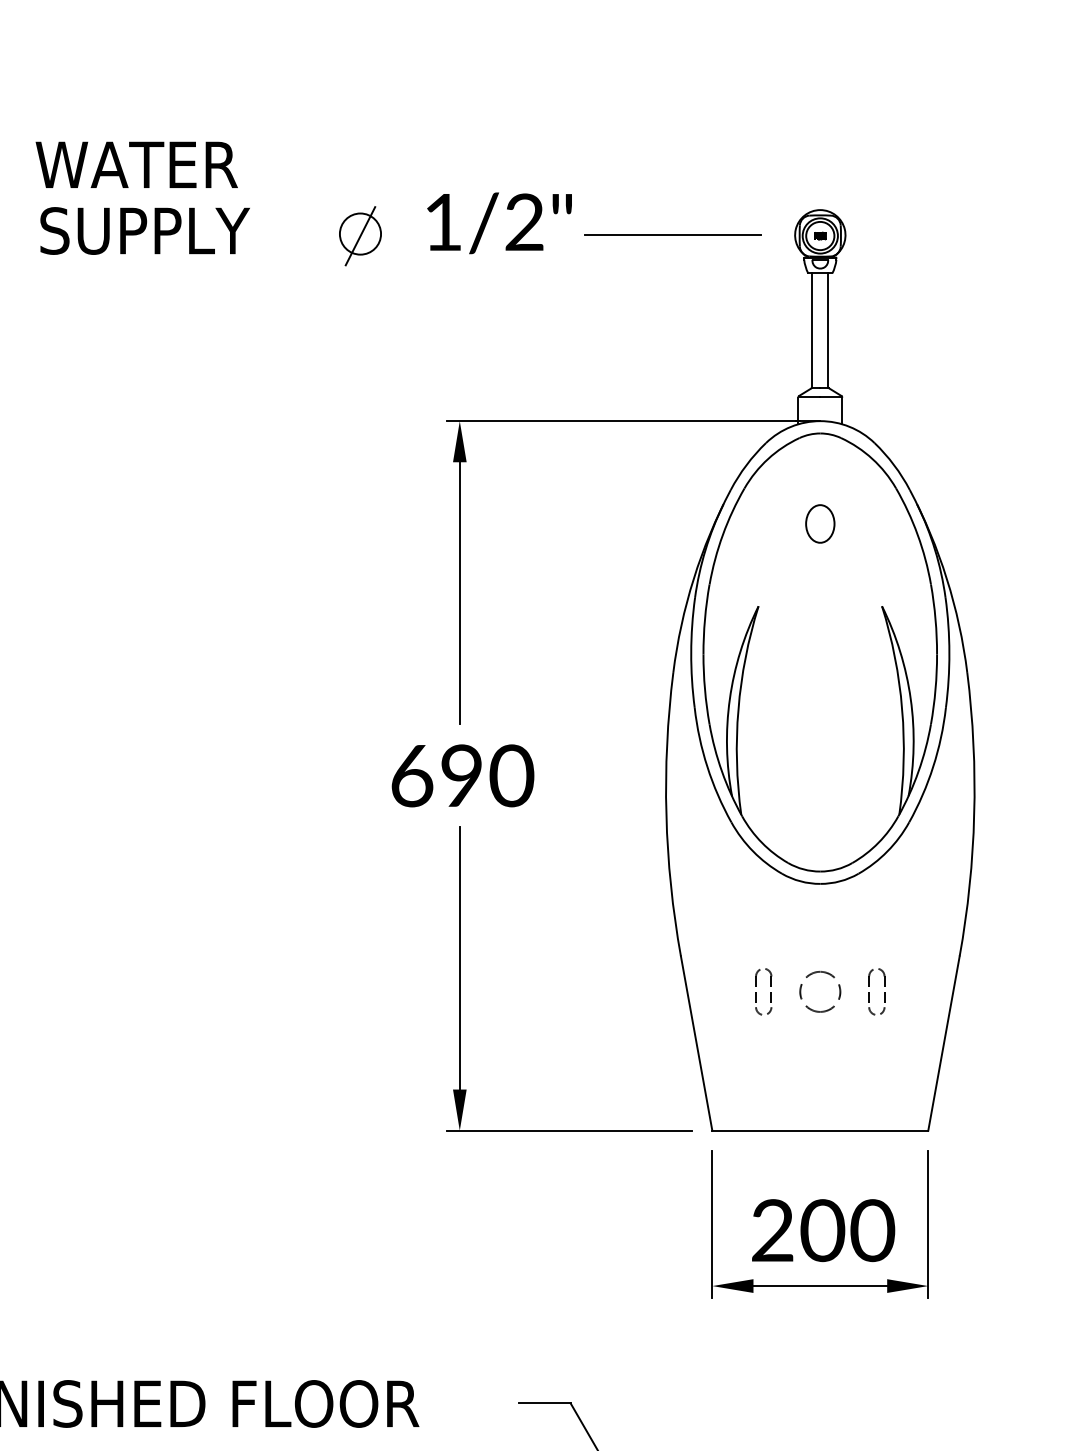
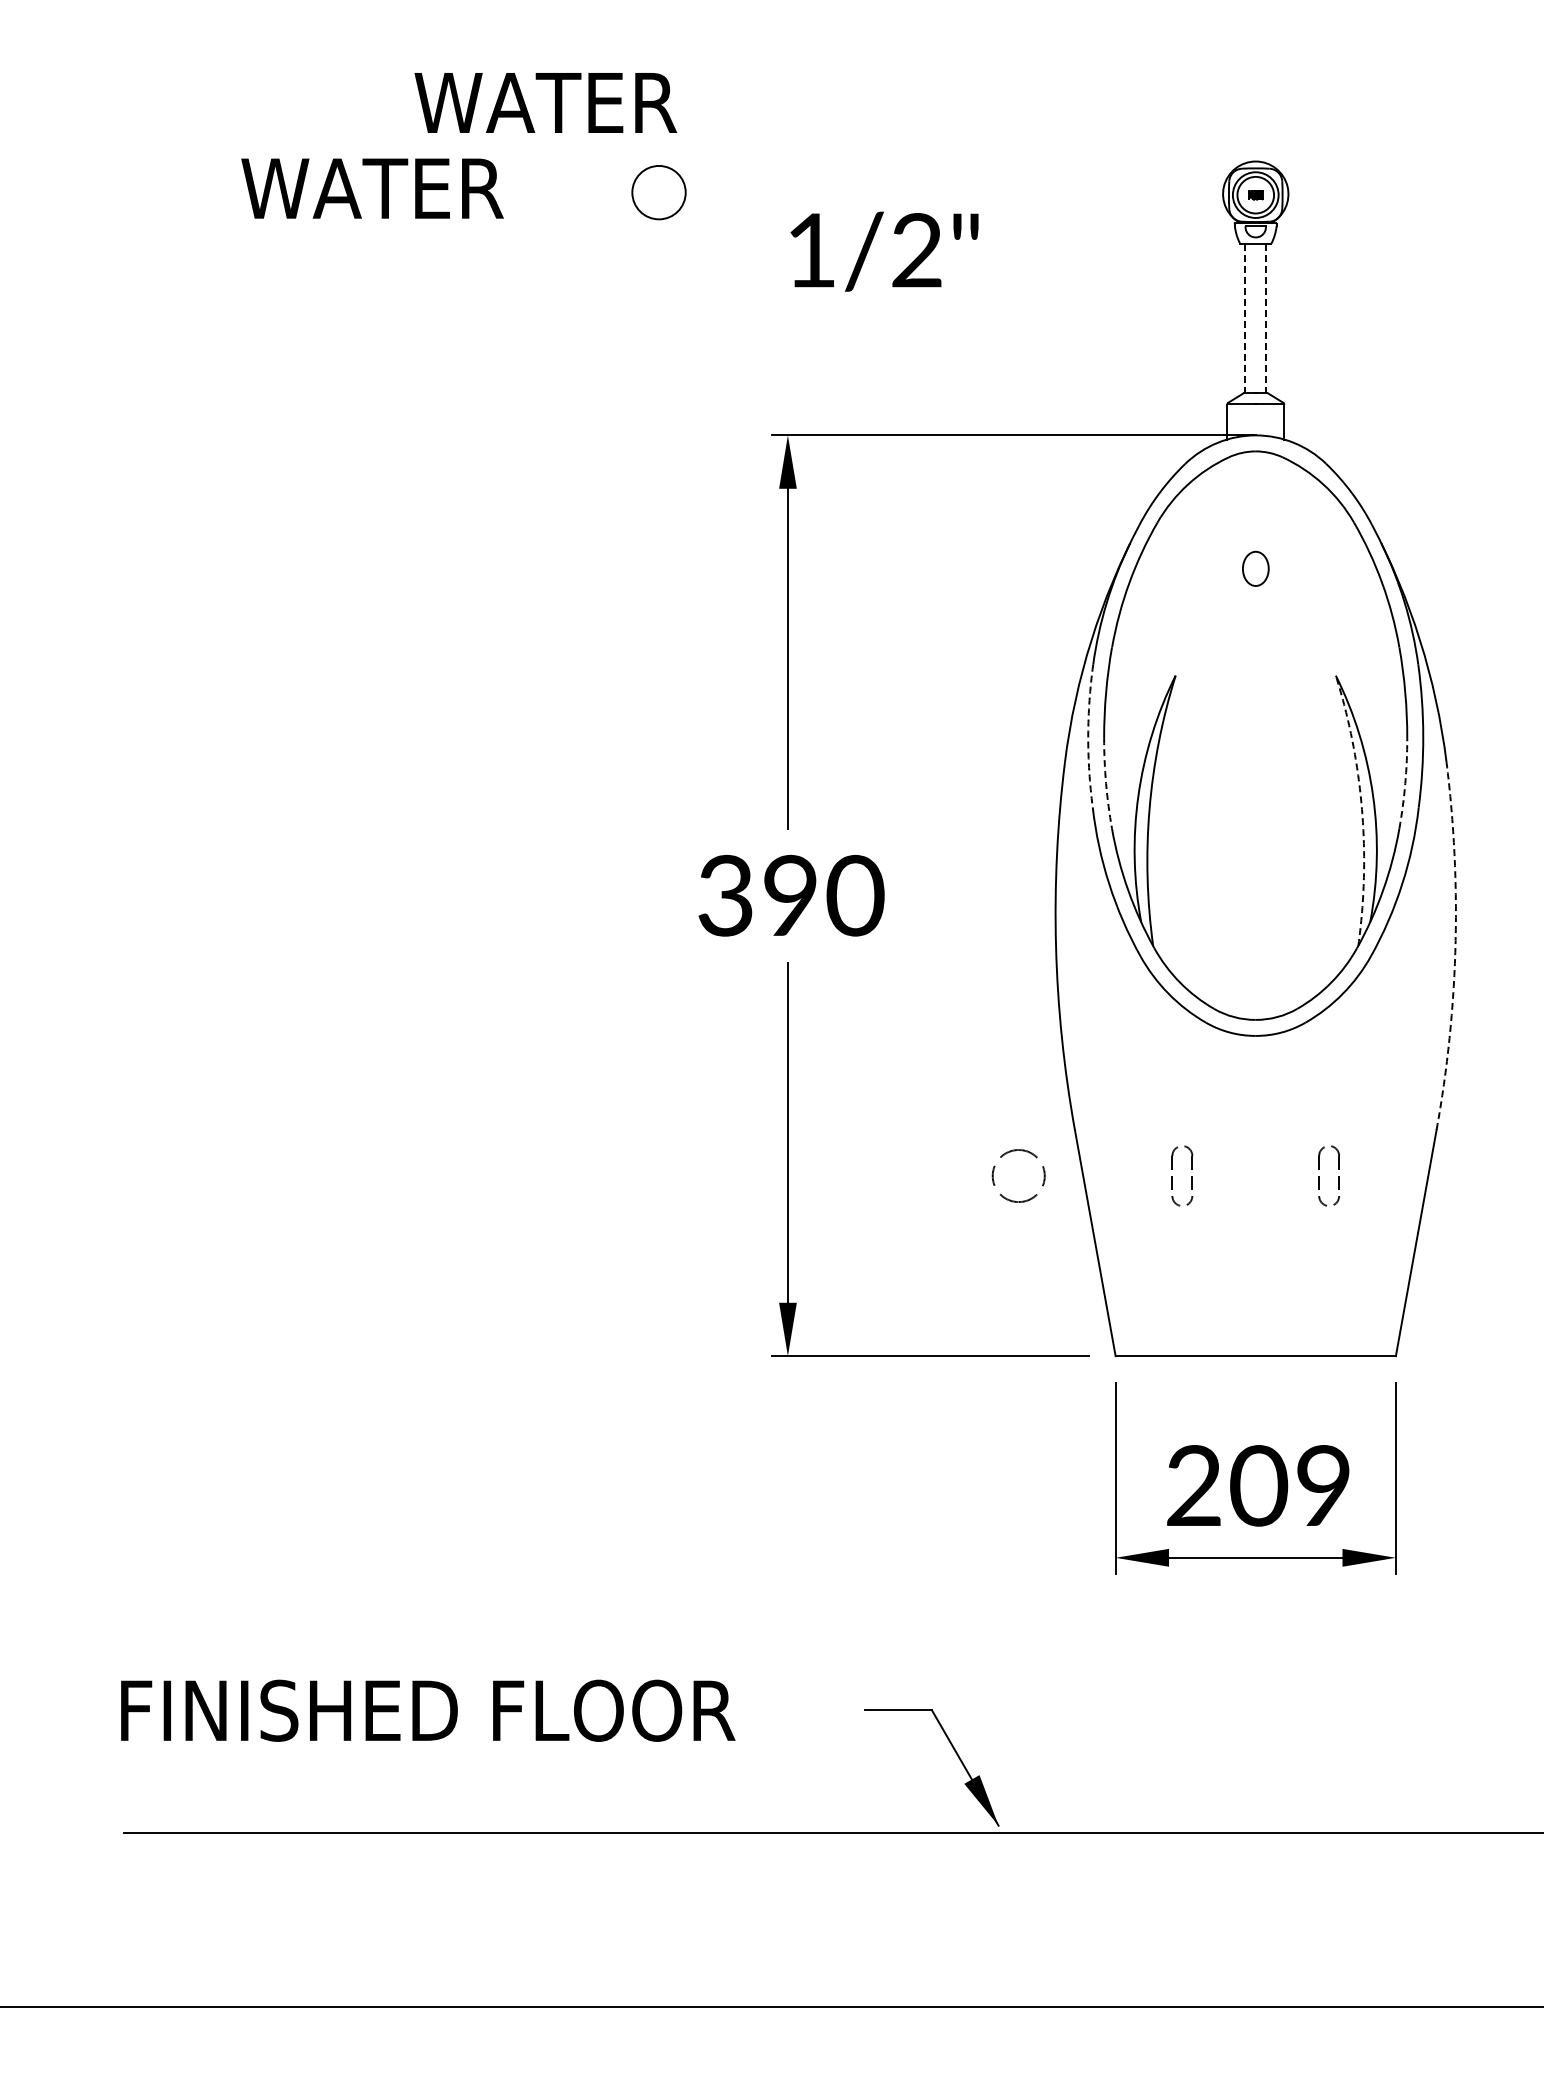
text: (136, 164) -> (545, 102), moved
text: (499, 223) -> (884, 251), moved
text: (144, 230) -> (378, 188), SUPPLY -> WATER
line: (672, 235) -> (1063, 194), removed
line: (360, 236) -> (658, 195), removed
line: (812, 331) -> (1245, 318), solid -> dashed
line: (828, 331) -> (1266, 318), solid -> dashed
part: (820, 523) -> (1255, 568), size x0.7
arc: (691, 653) -> (1088, 736), solid -> dashed
arc: (705, 689) -> (1106, 783), solid -> dashed
arc: (935, 689) -> (1405, 783), solid -> dashed
arc: (902, 709) -> (1362, 809), solid -> dashed
text: (411, 775) -> (725, 895), 690 -> 390
arc: (974, 814) -> (1455, 946), solid -> dashed
part: (812, 974) -> (1008, 1153), moved
text: (872, 1230) -> (1323, 1485), 200 -> 209

